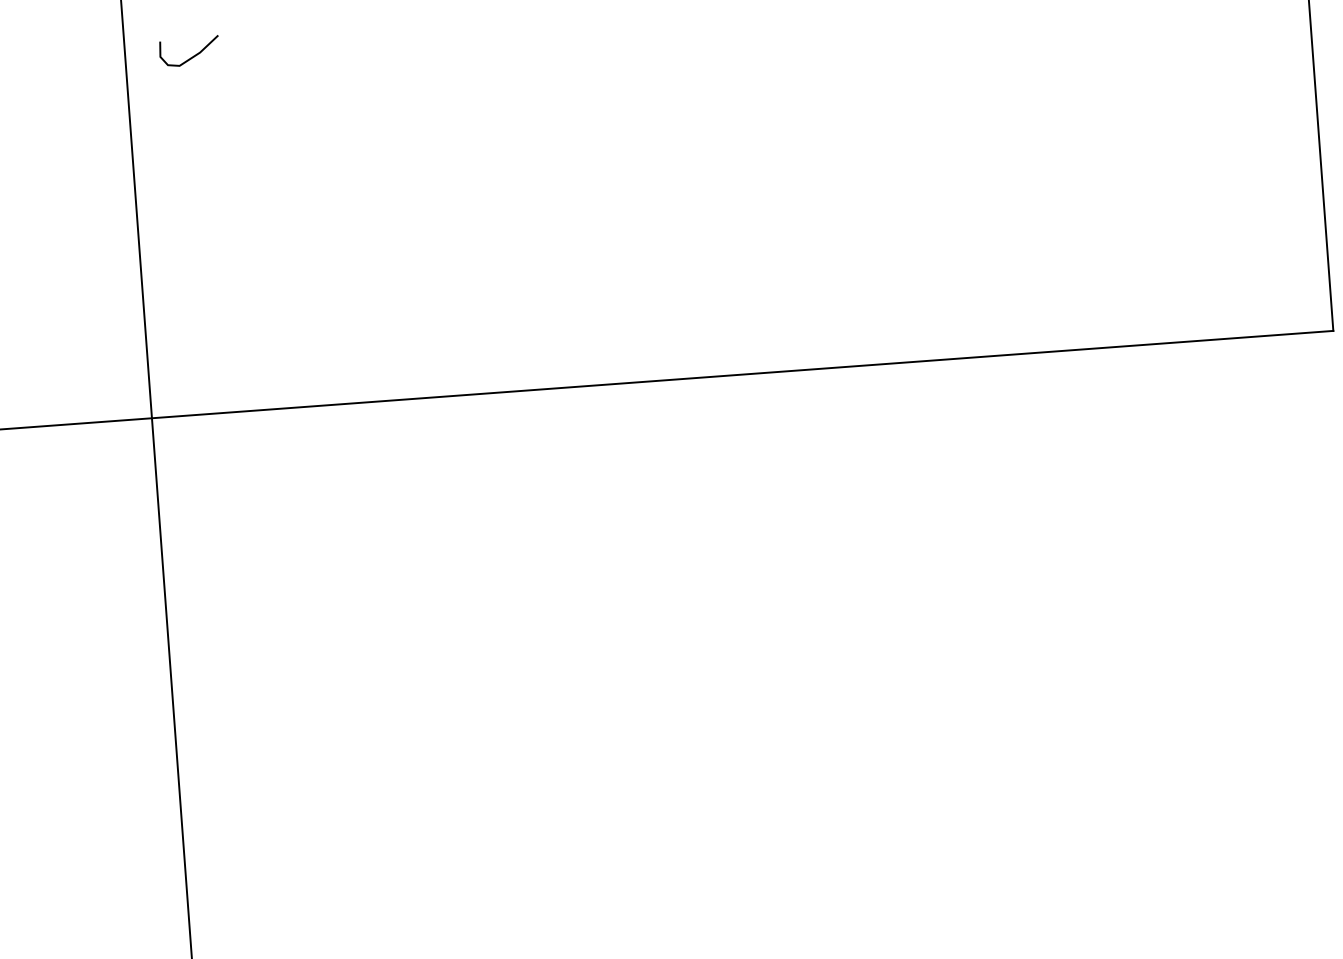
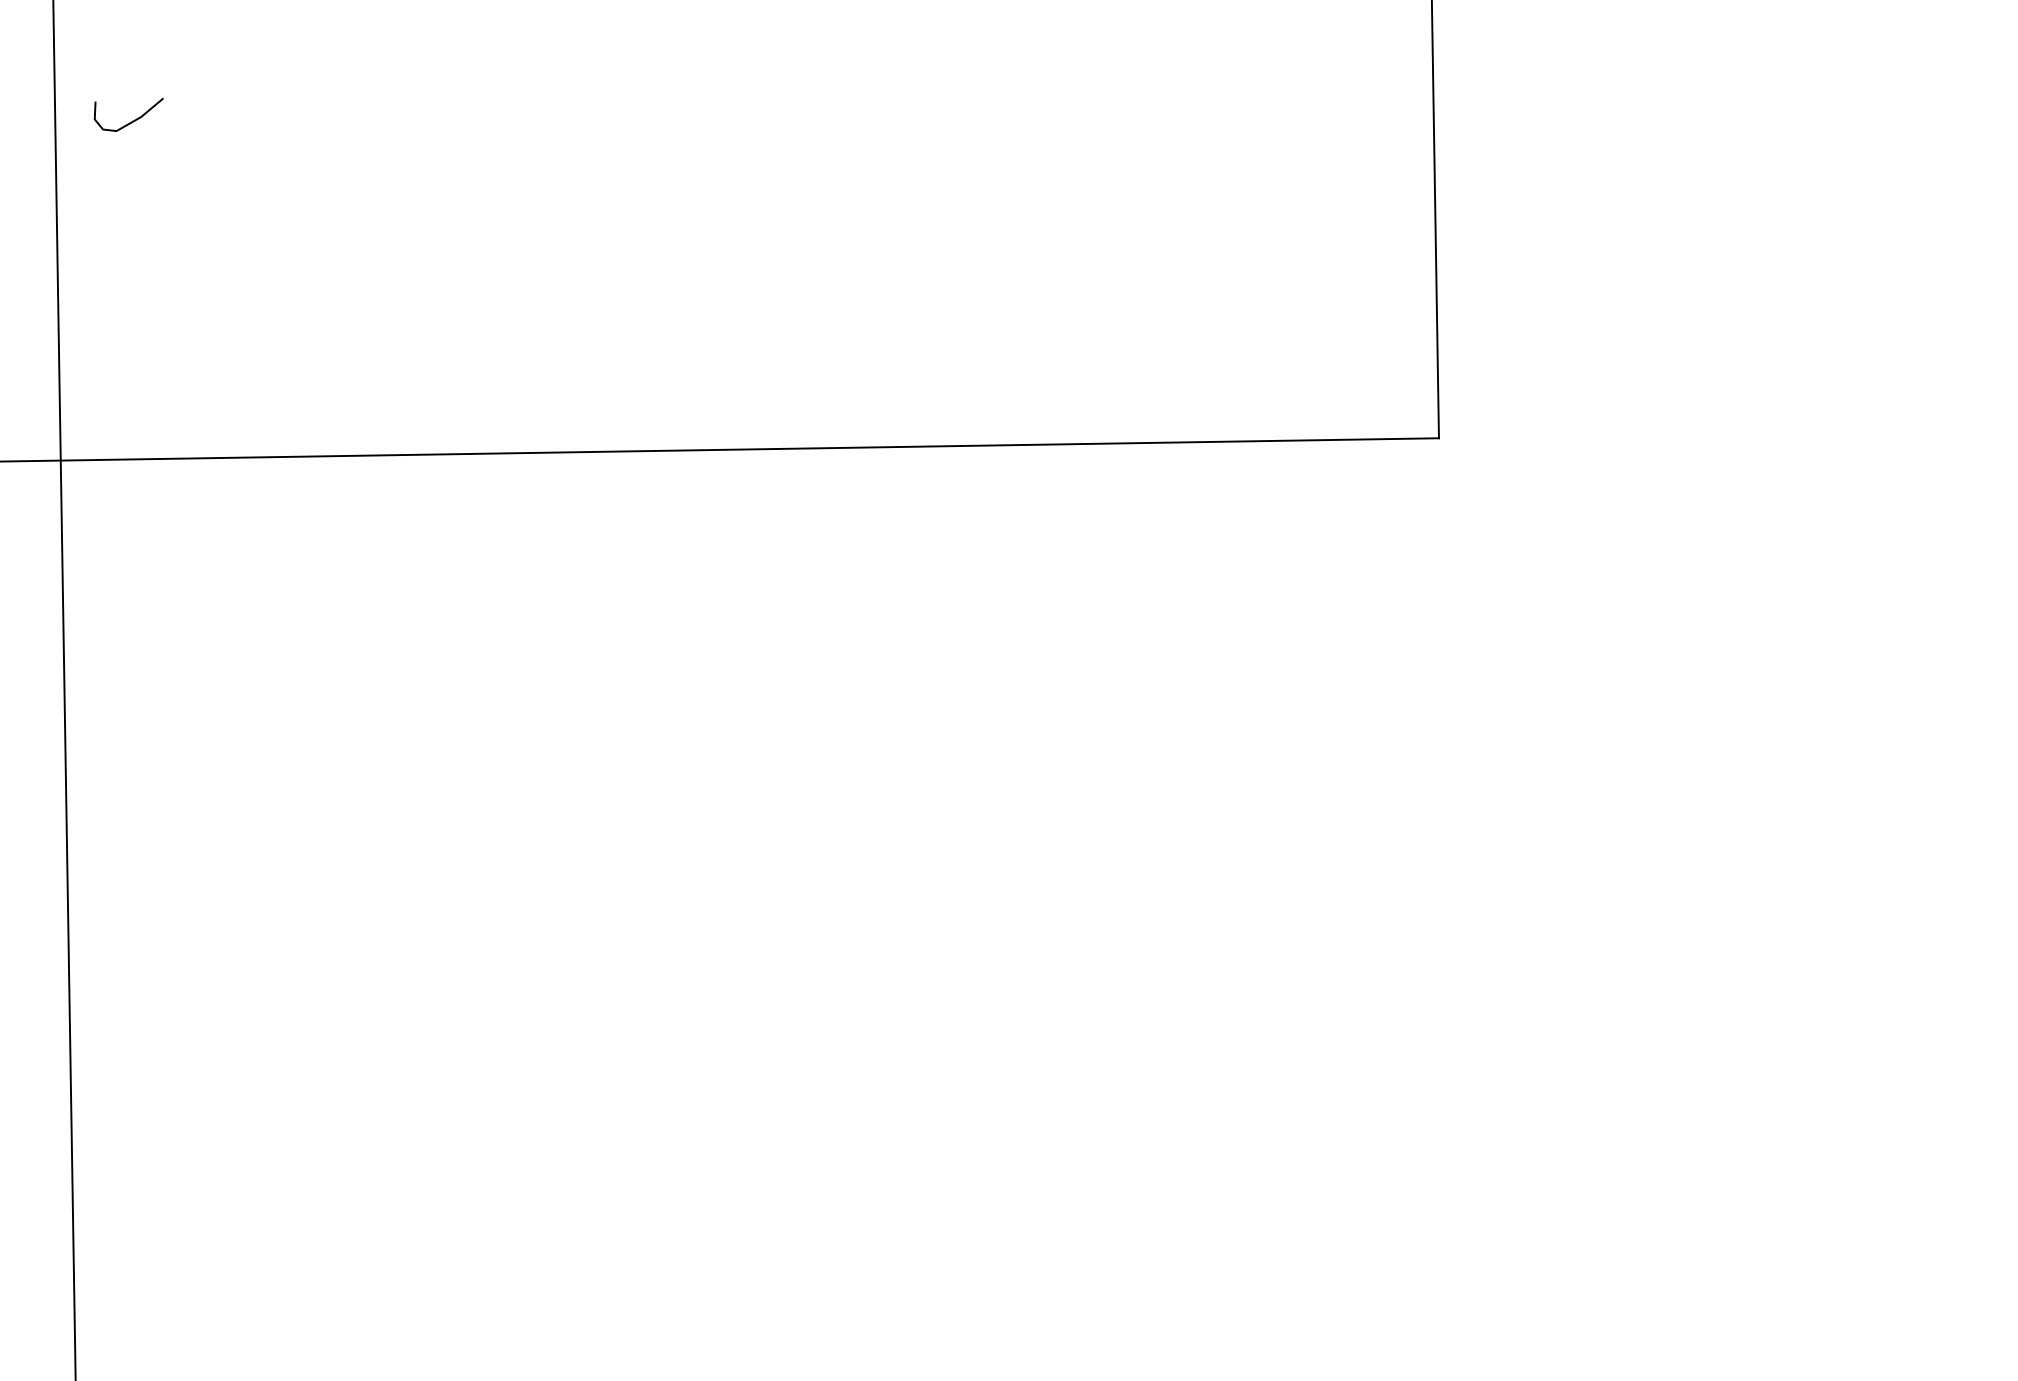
curve: (192, 56) -> (132, 120), moved

